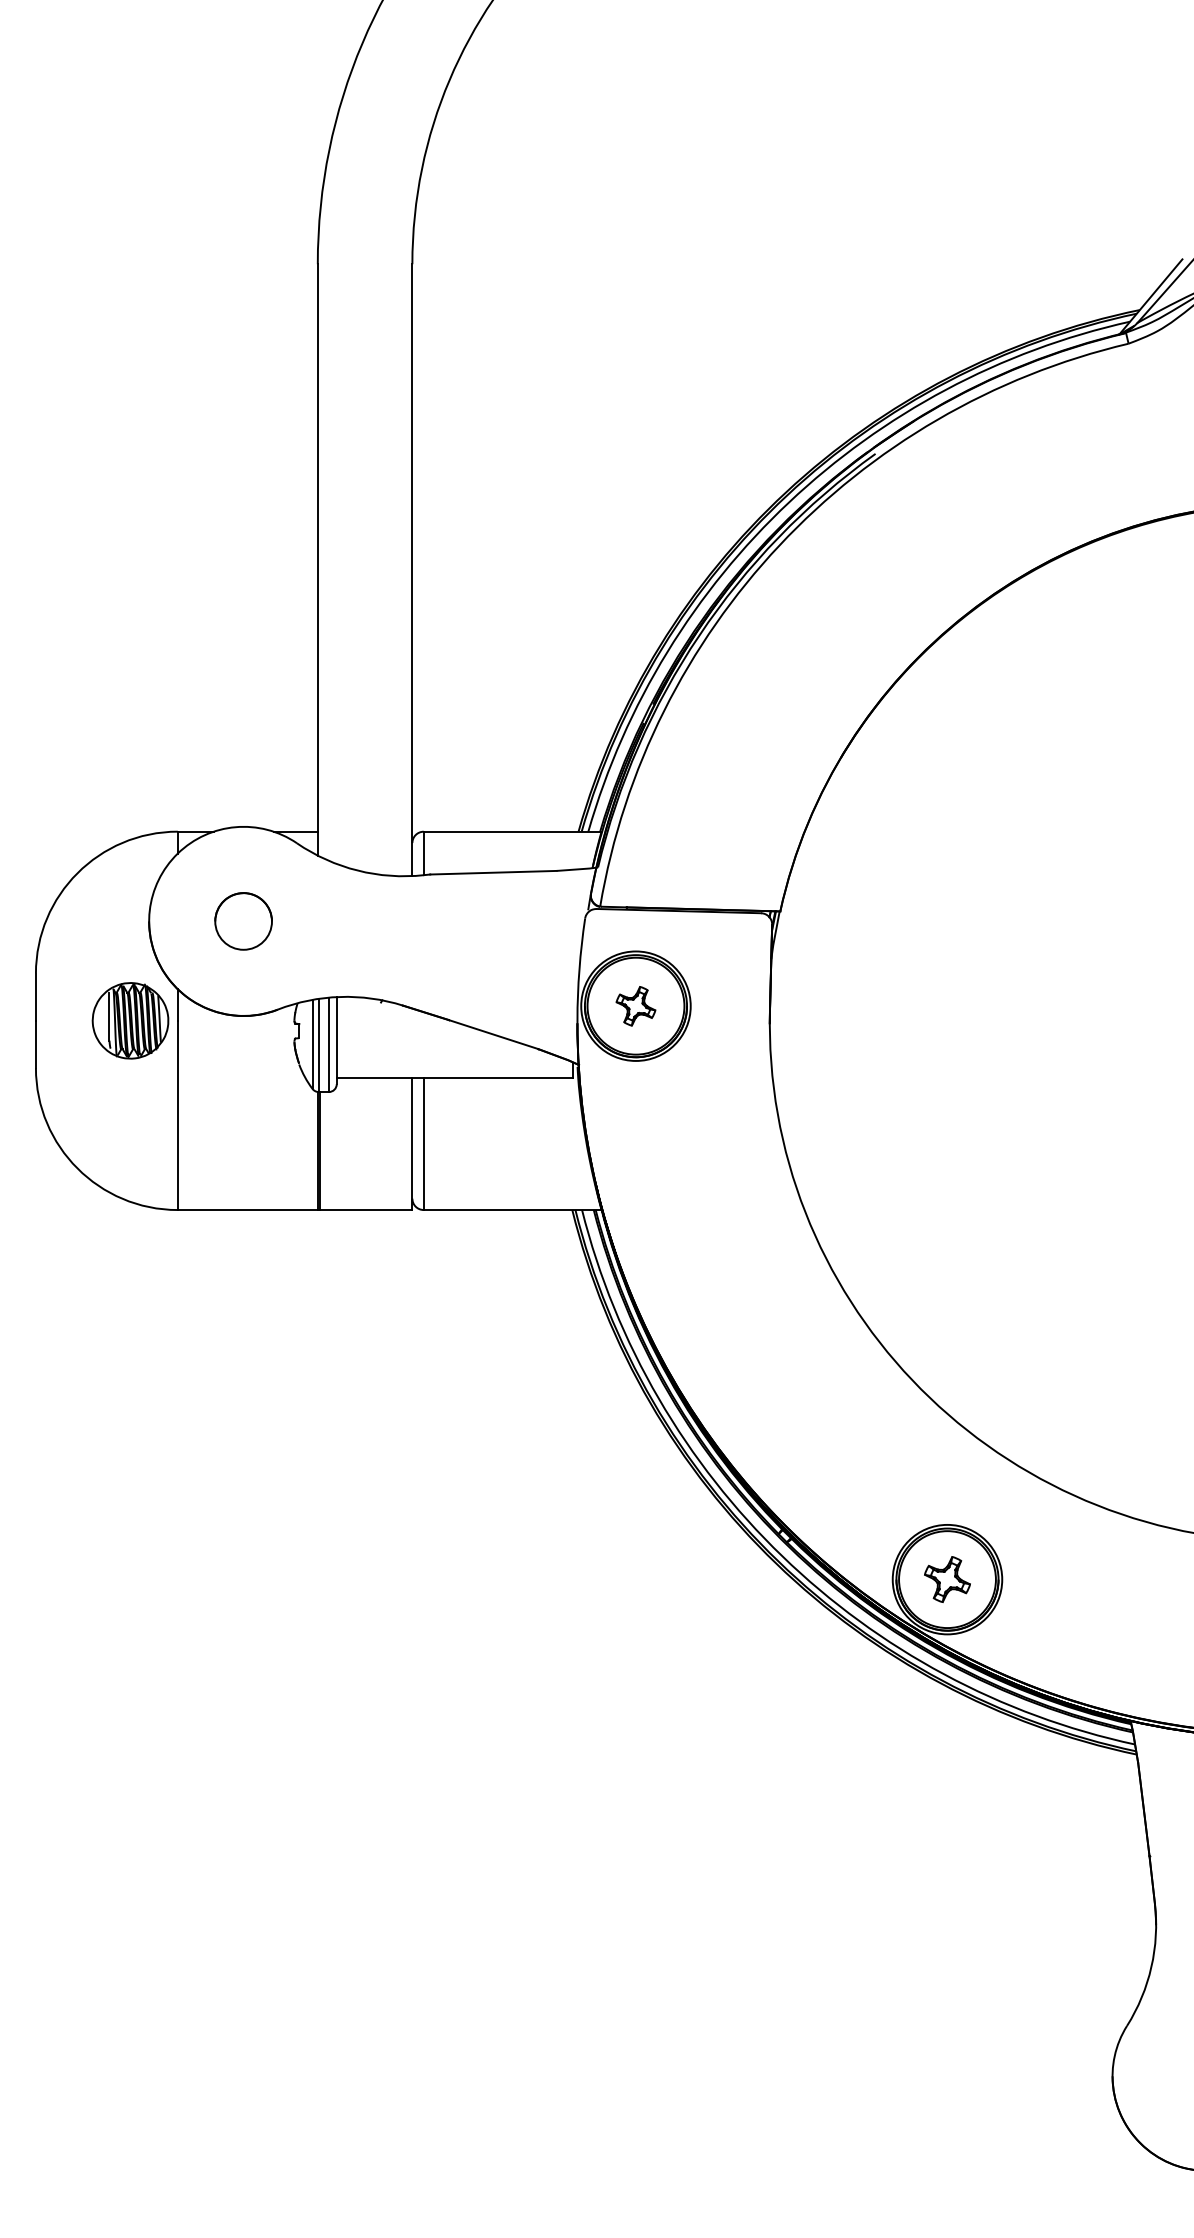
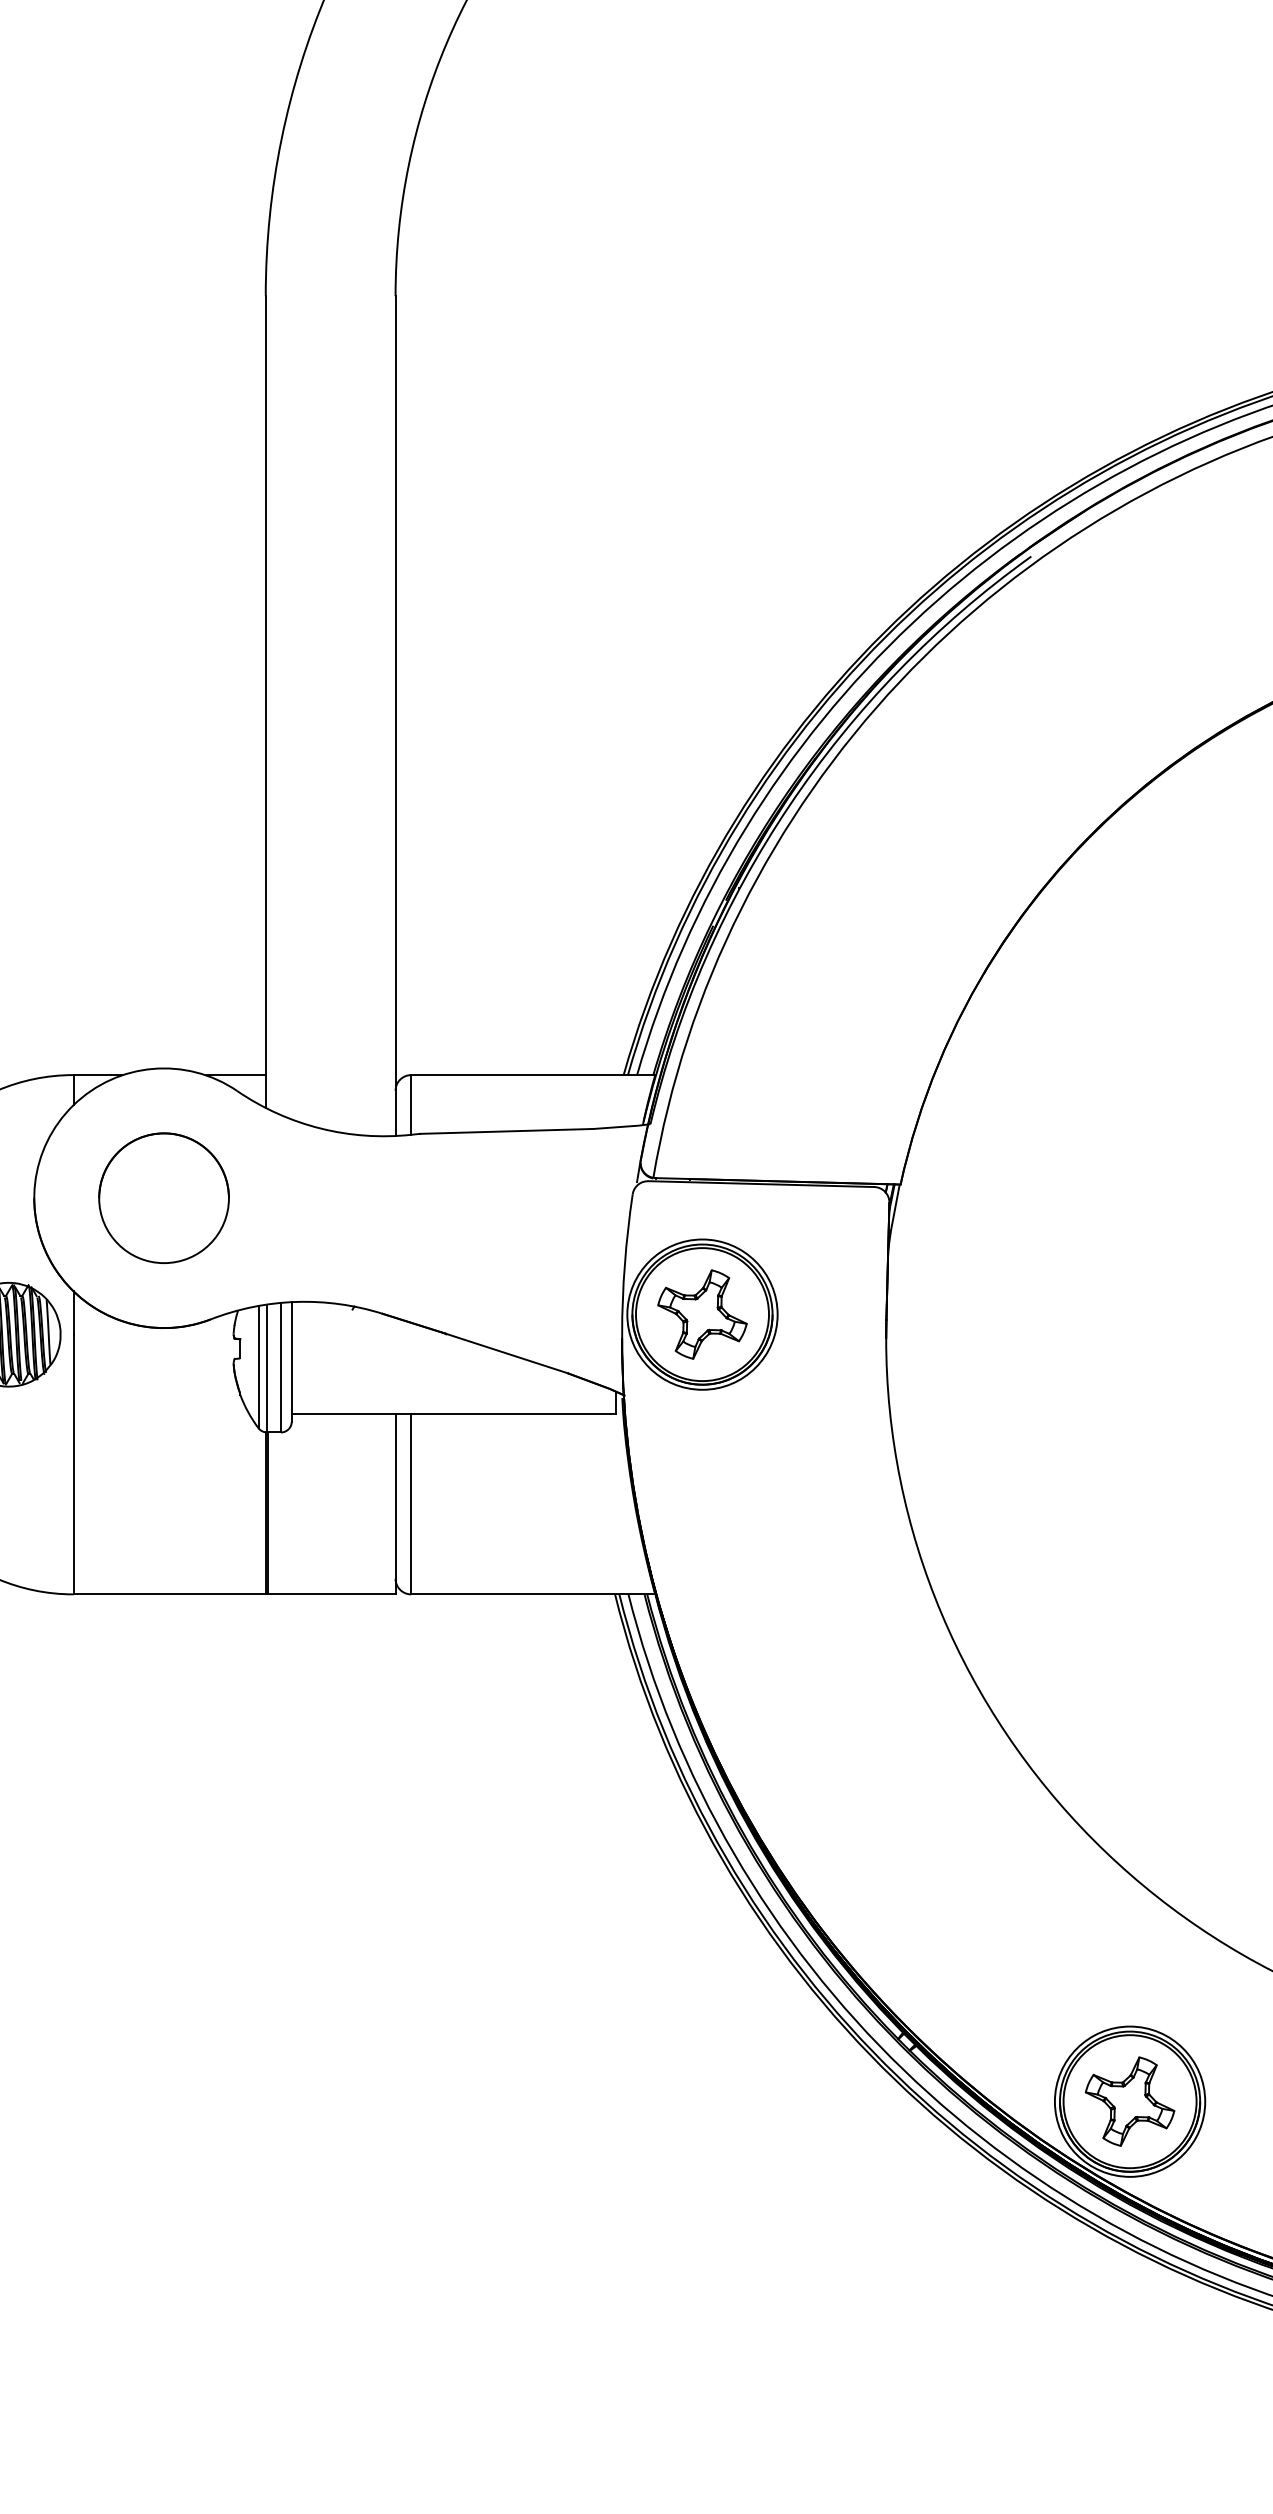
circle: (243, 921) -> (163, 1198), size x1.67
part: (635, 1006) -> (701, 1315), size x1.67
part: (947, 1579) -> (1130, 2101), size x1.43

